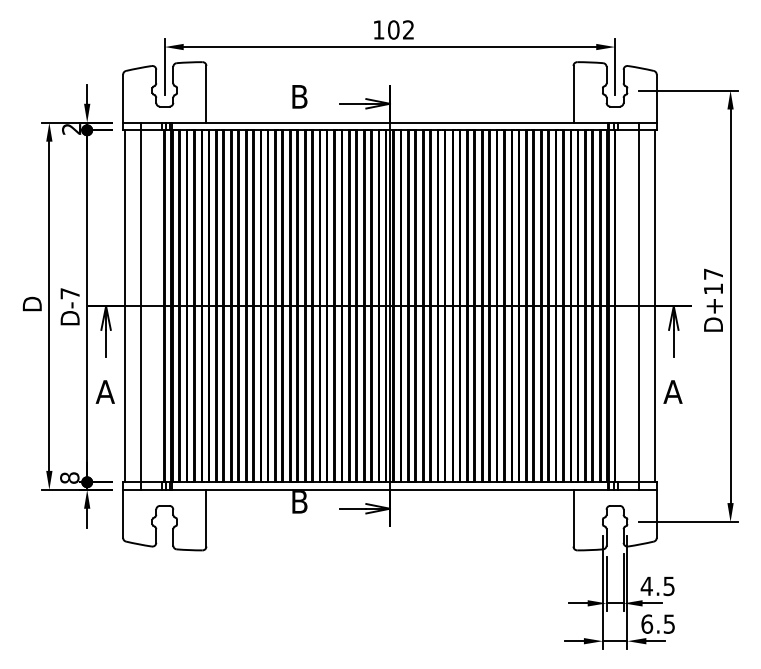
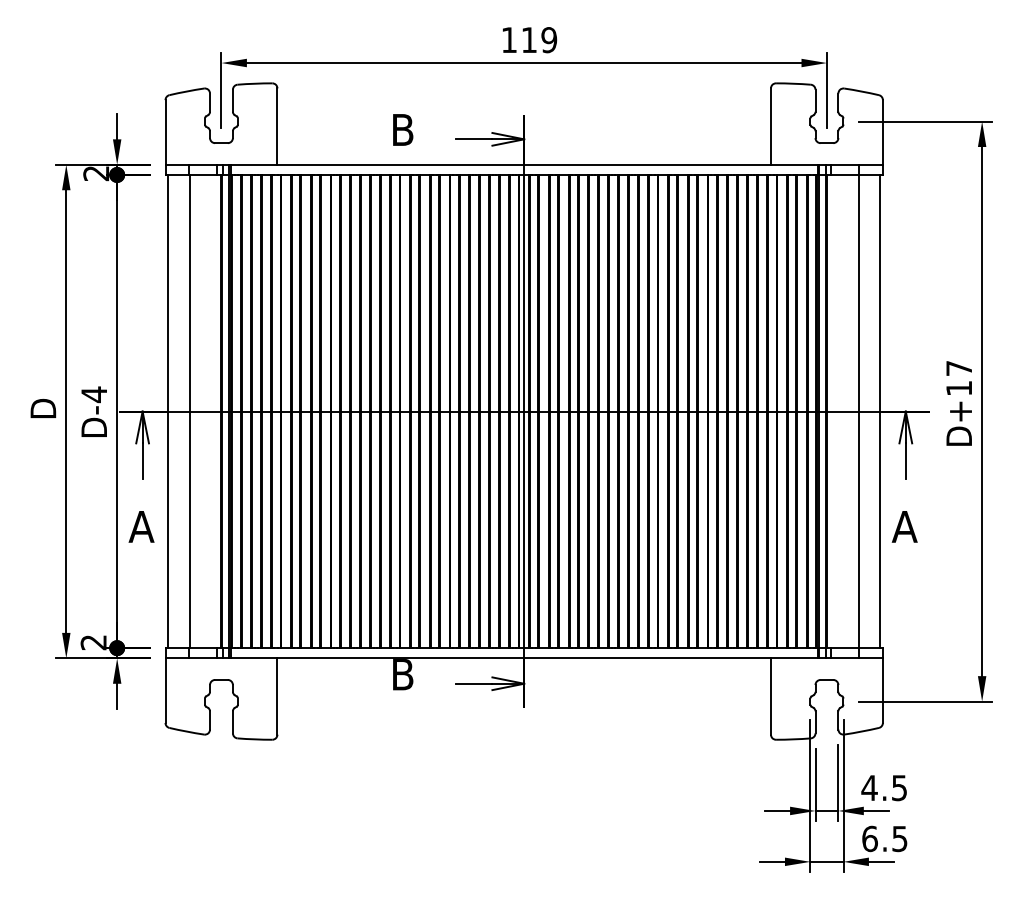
text: (401, 30) -> (539, 40), 102 -> 119
text: (69, 293) -> (93, 394), D-7 -> D-4
text: (69, 478) -> (93, 642), 8 -> 2

